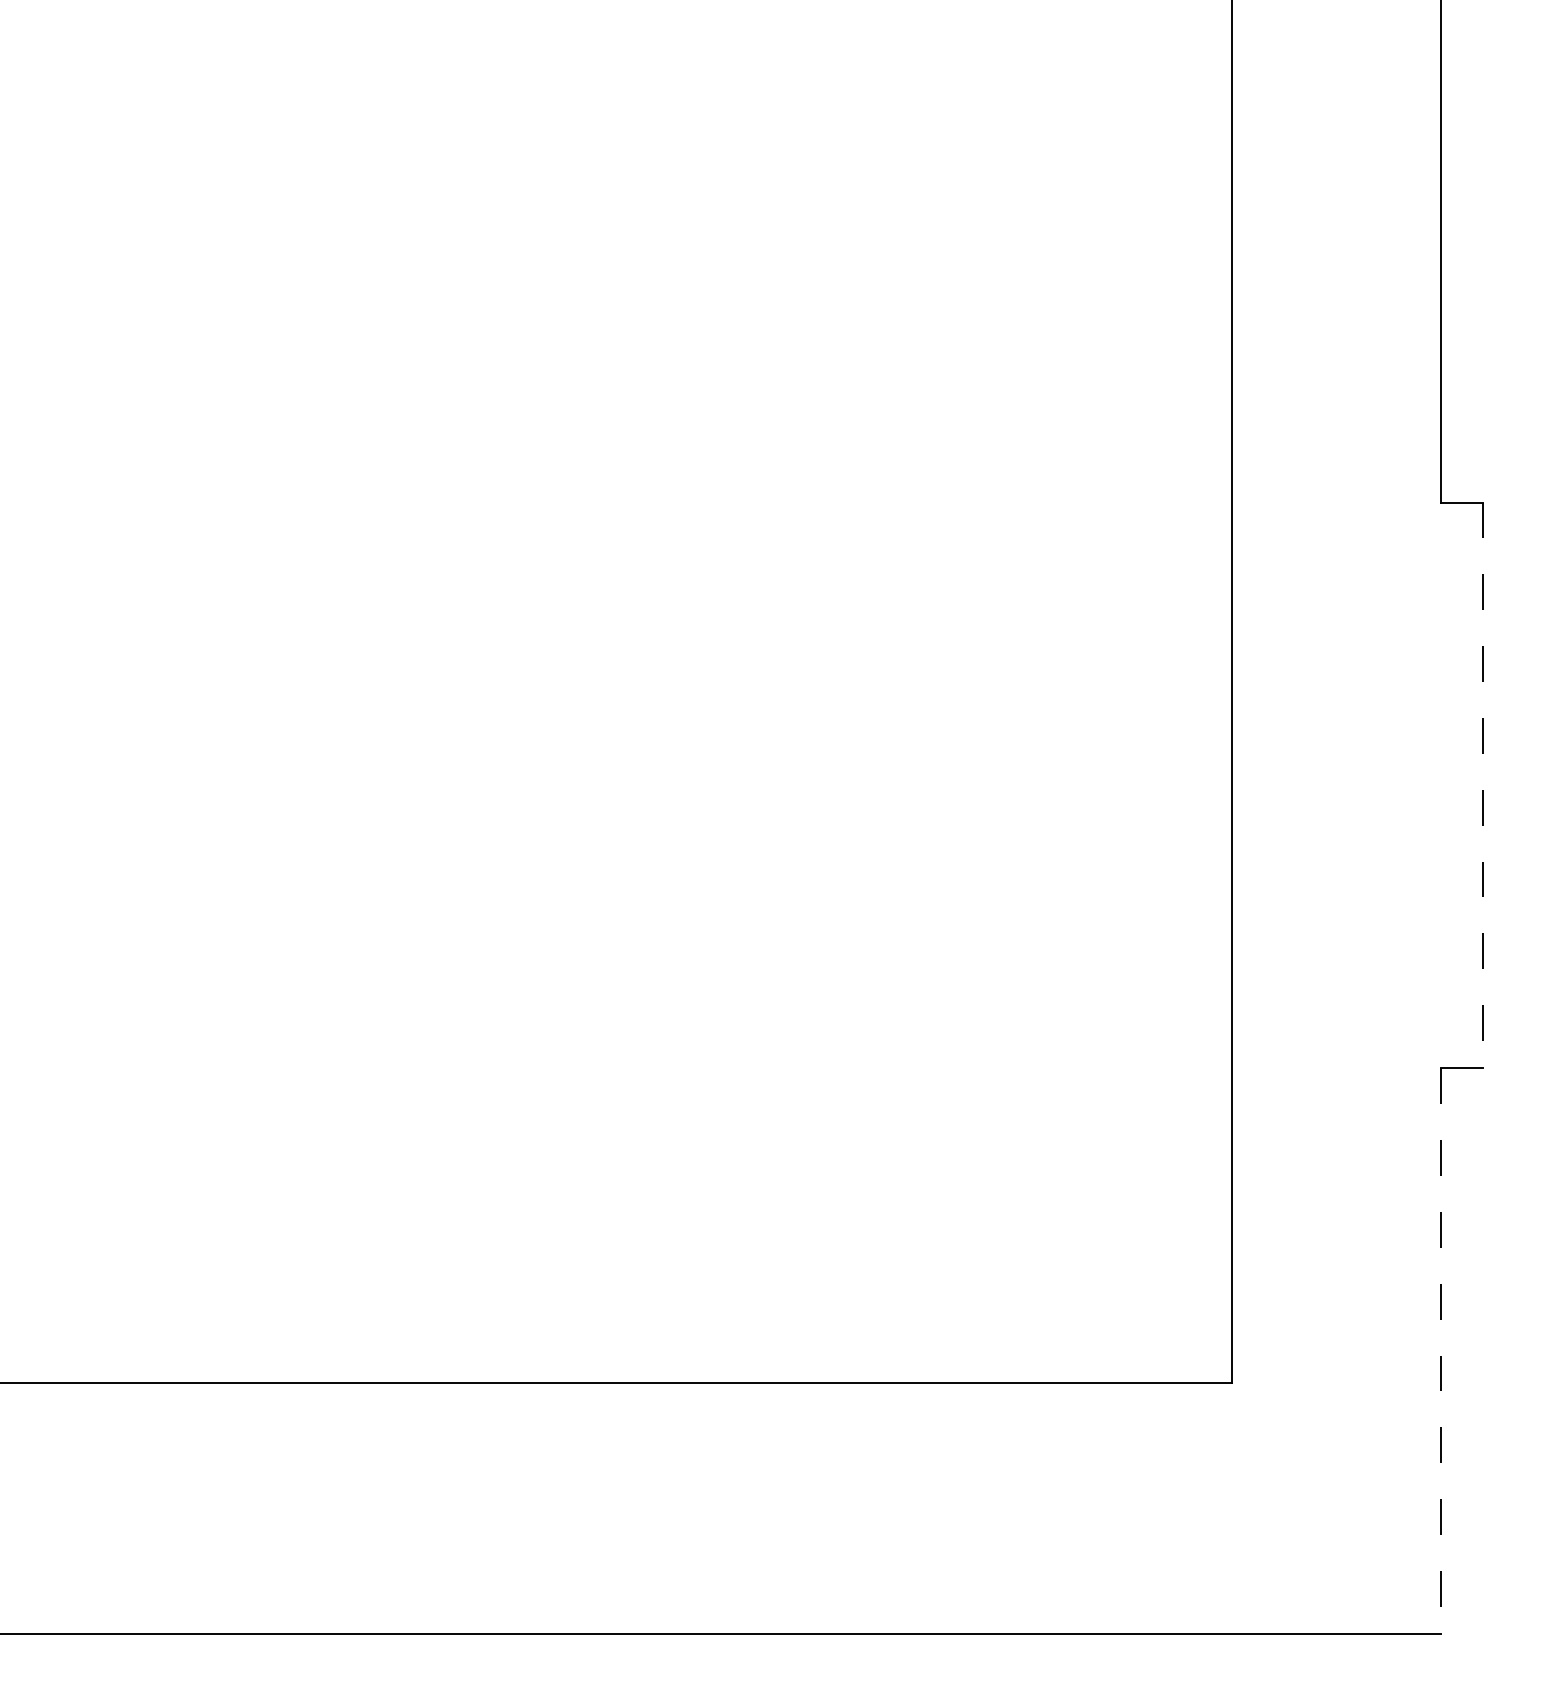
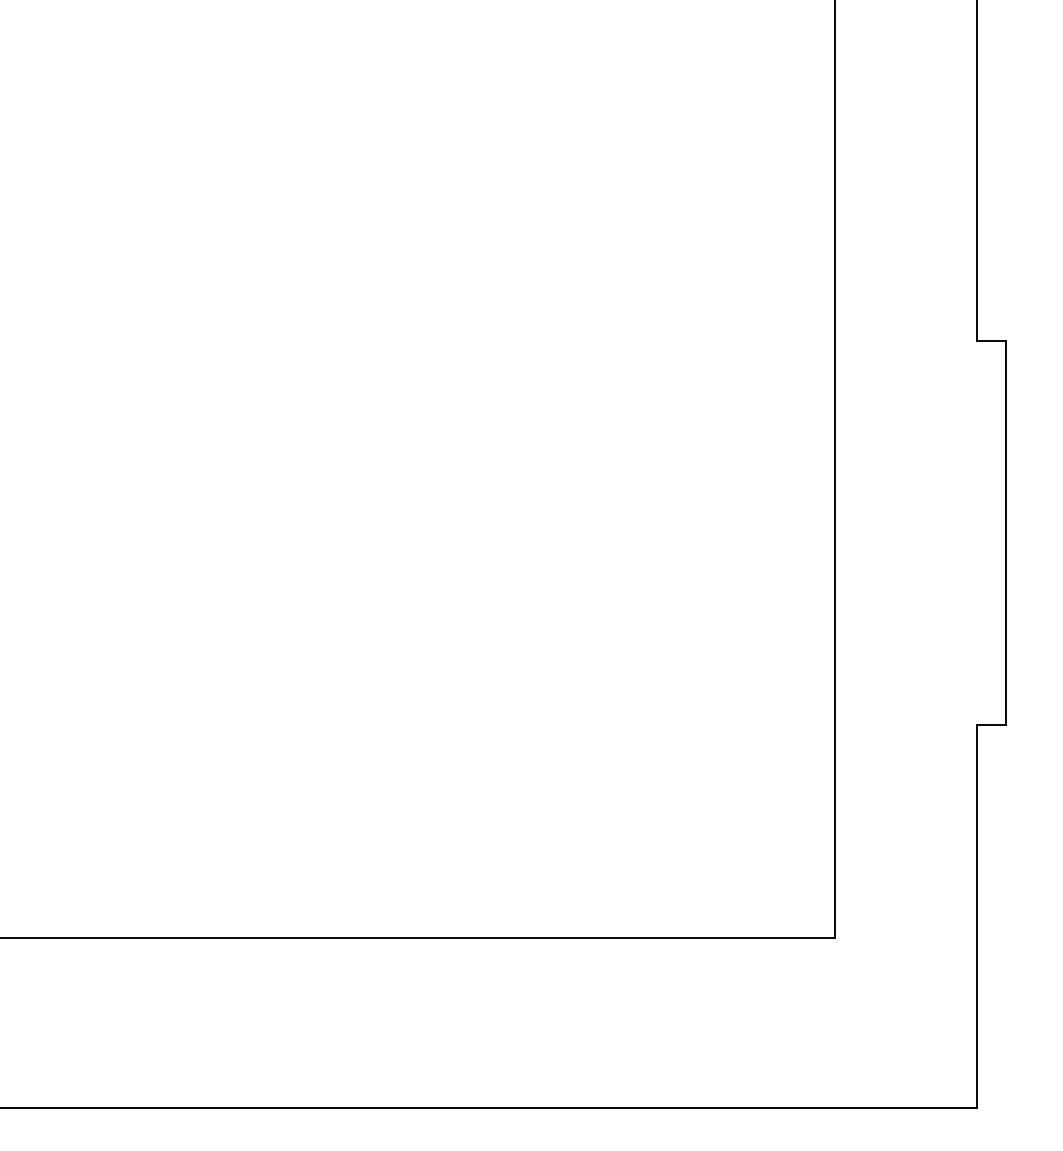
line: (1482, 785) -> (1005, 532), dashed -> solid
line: (1440, 1351) -> (976, 916), dashed -> solid

